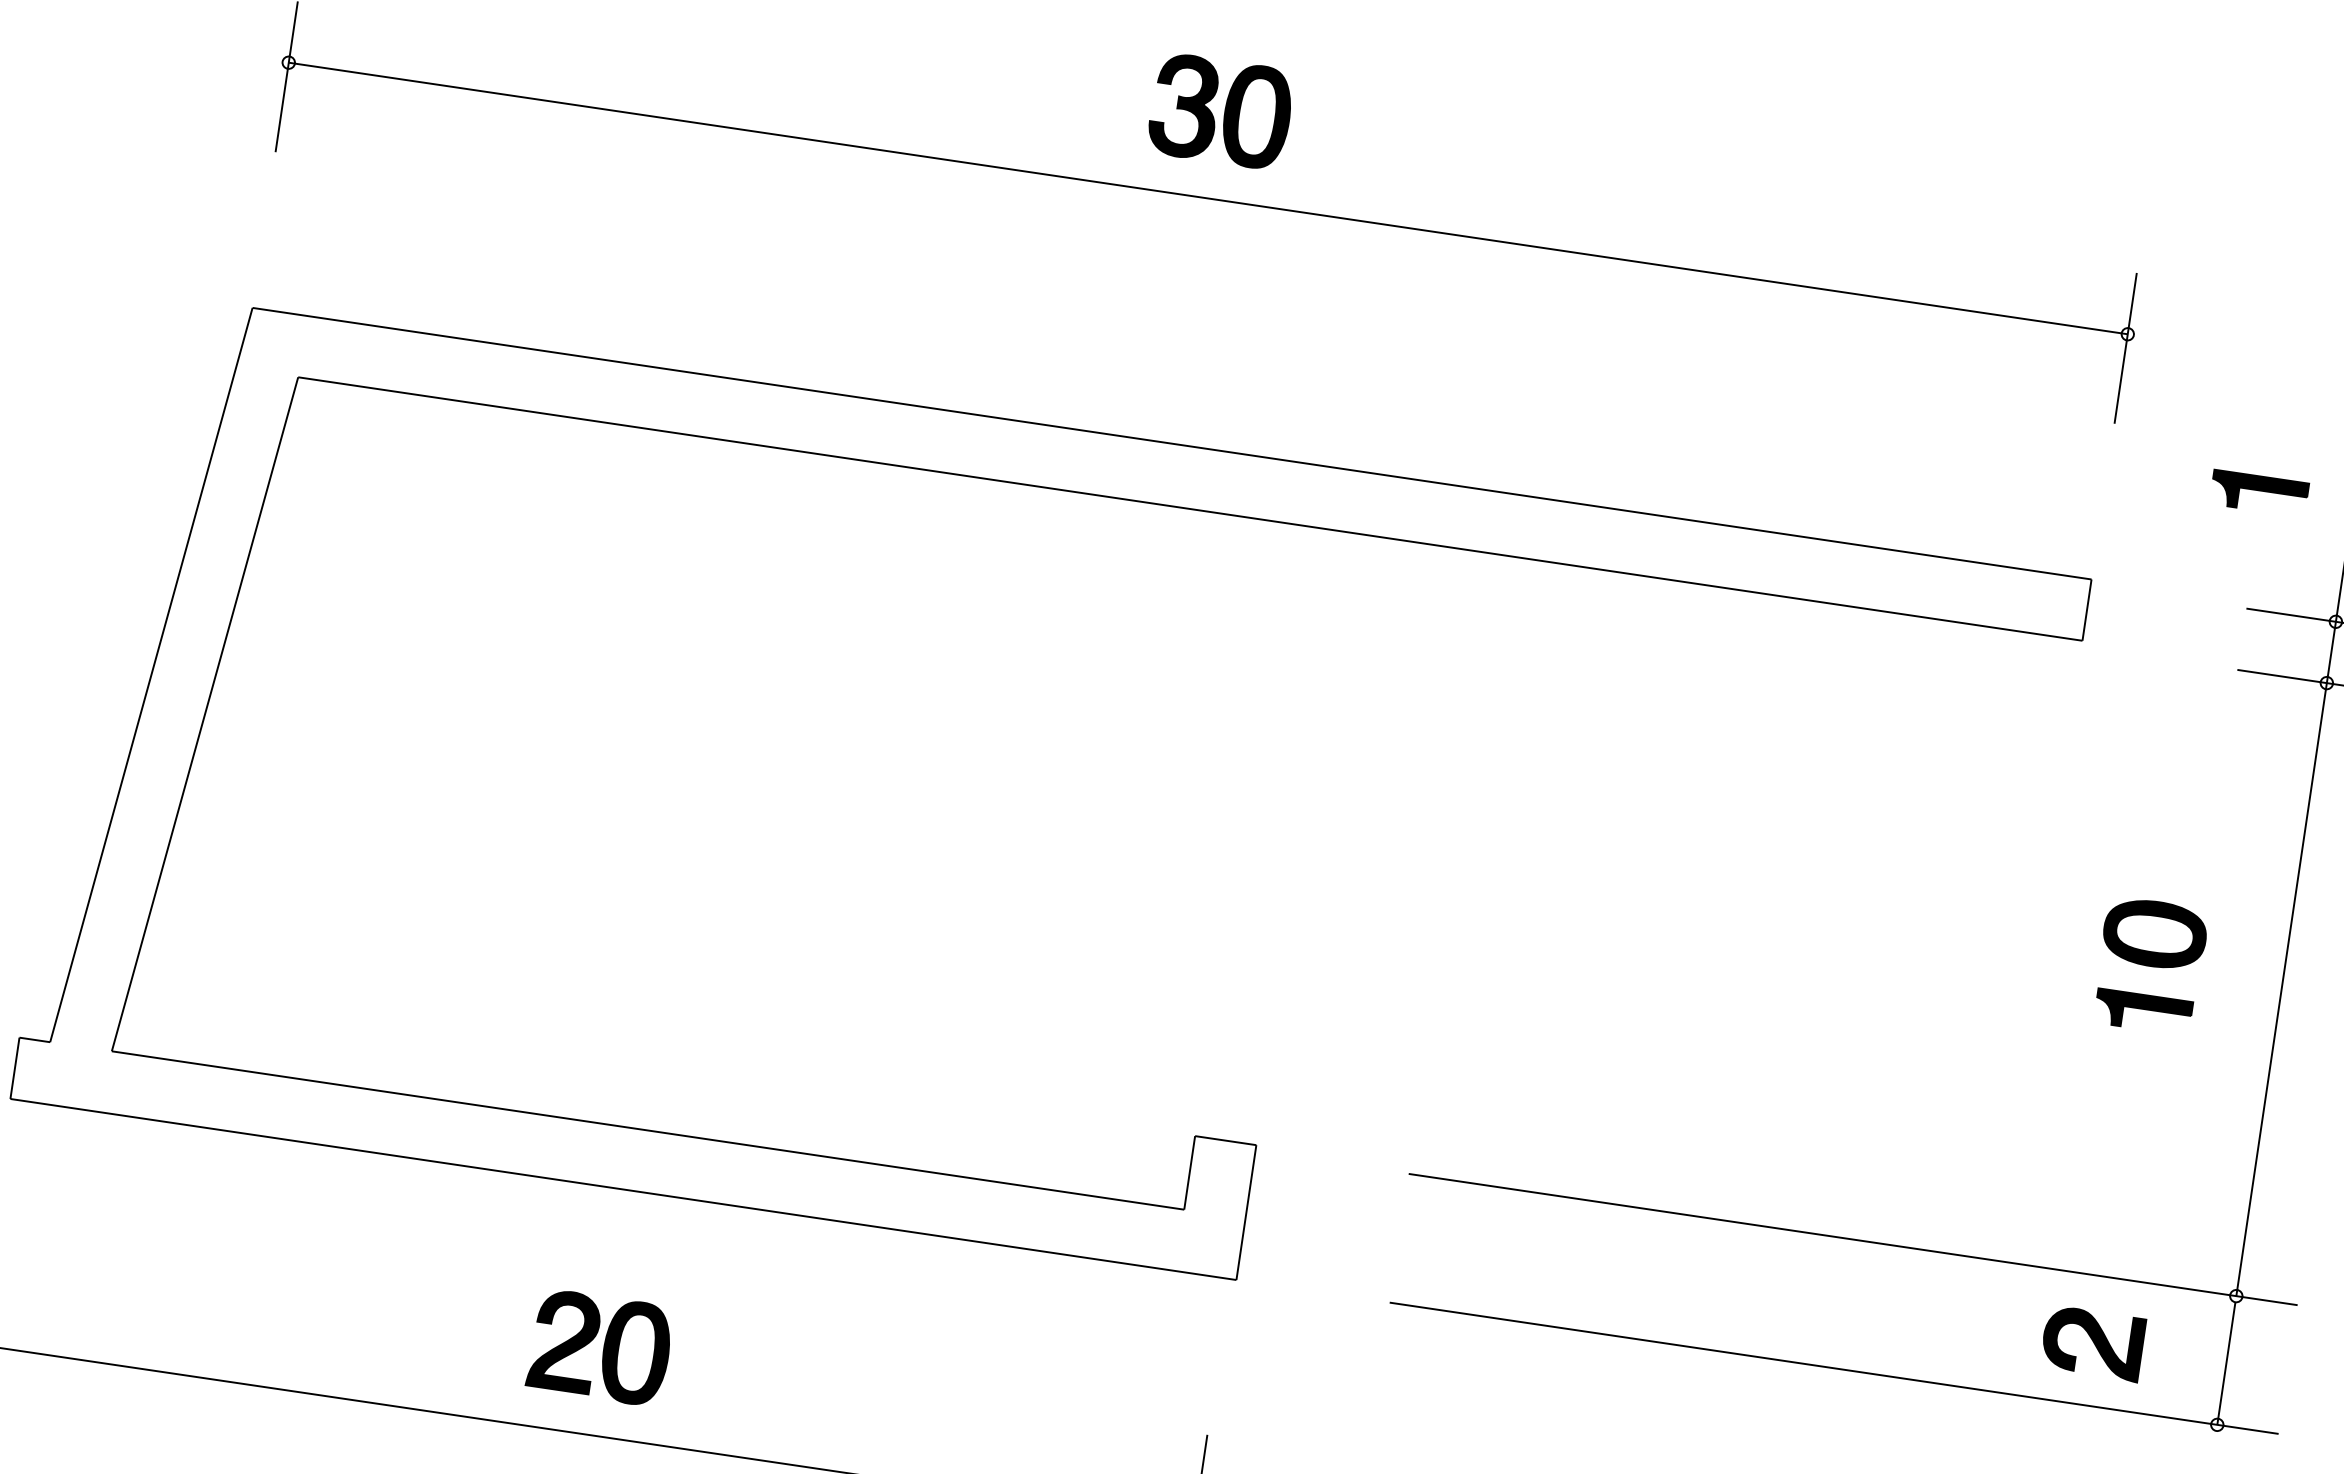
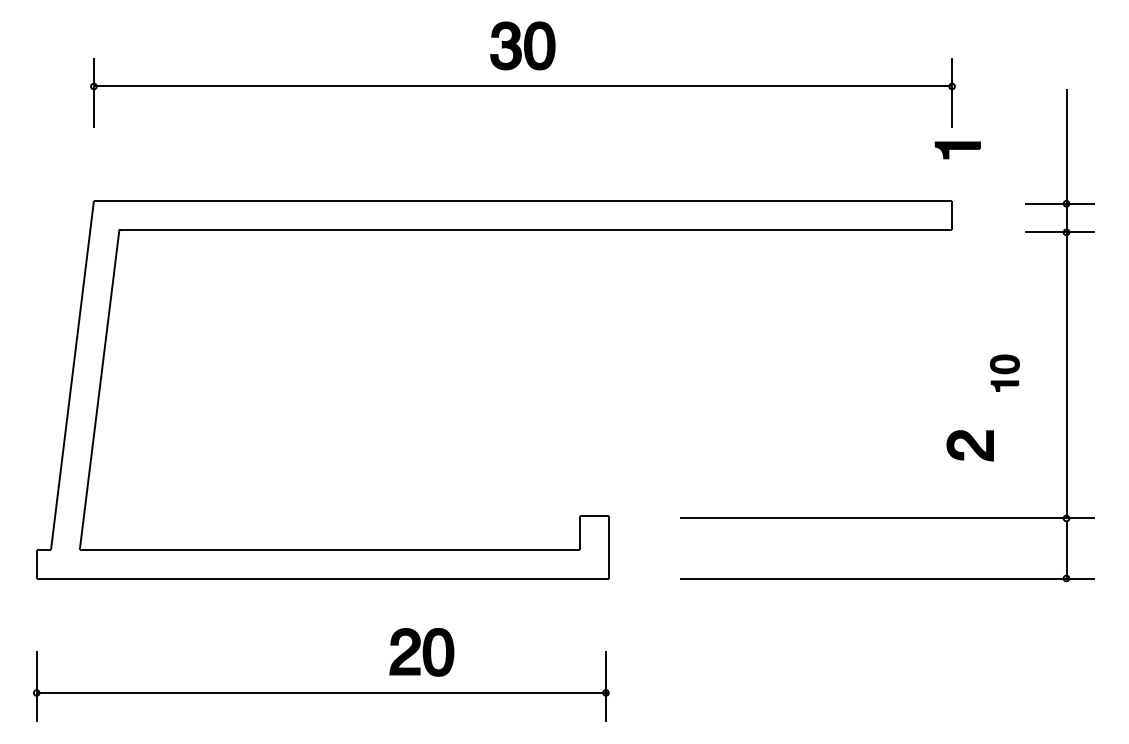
part: (2258, 493) -> (957, 150), moved
part: (2149, 963) -> (1004, 372), size x0.6
part: (2091, 1342) -> (969, 445), moved
part: (599, 1347) -> (421, 652), moved

